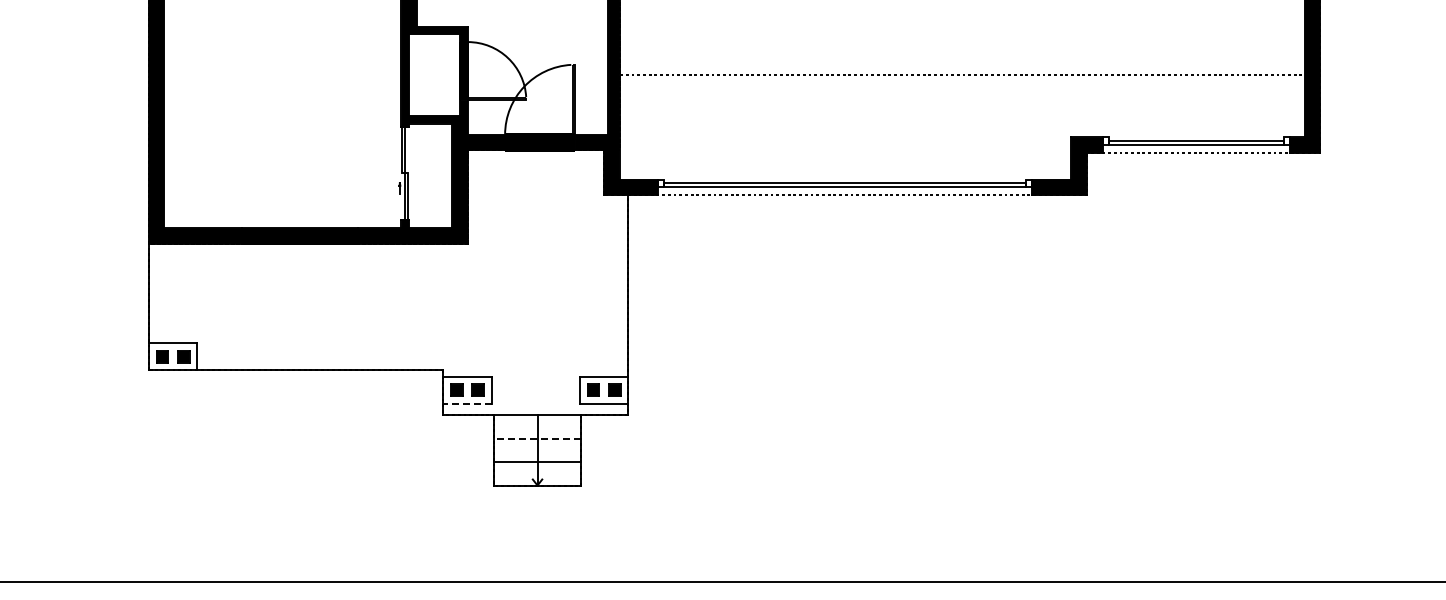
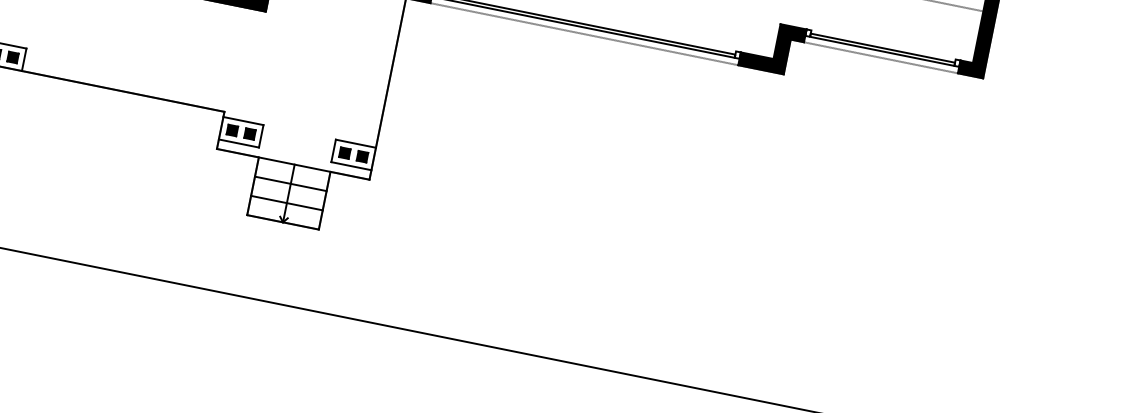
line: (467, 403) -> (238, 143), dashed -> solid
line: (537, 438) -> (290, 183), dashed -> solid

